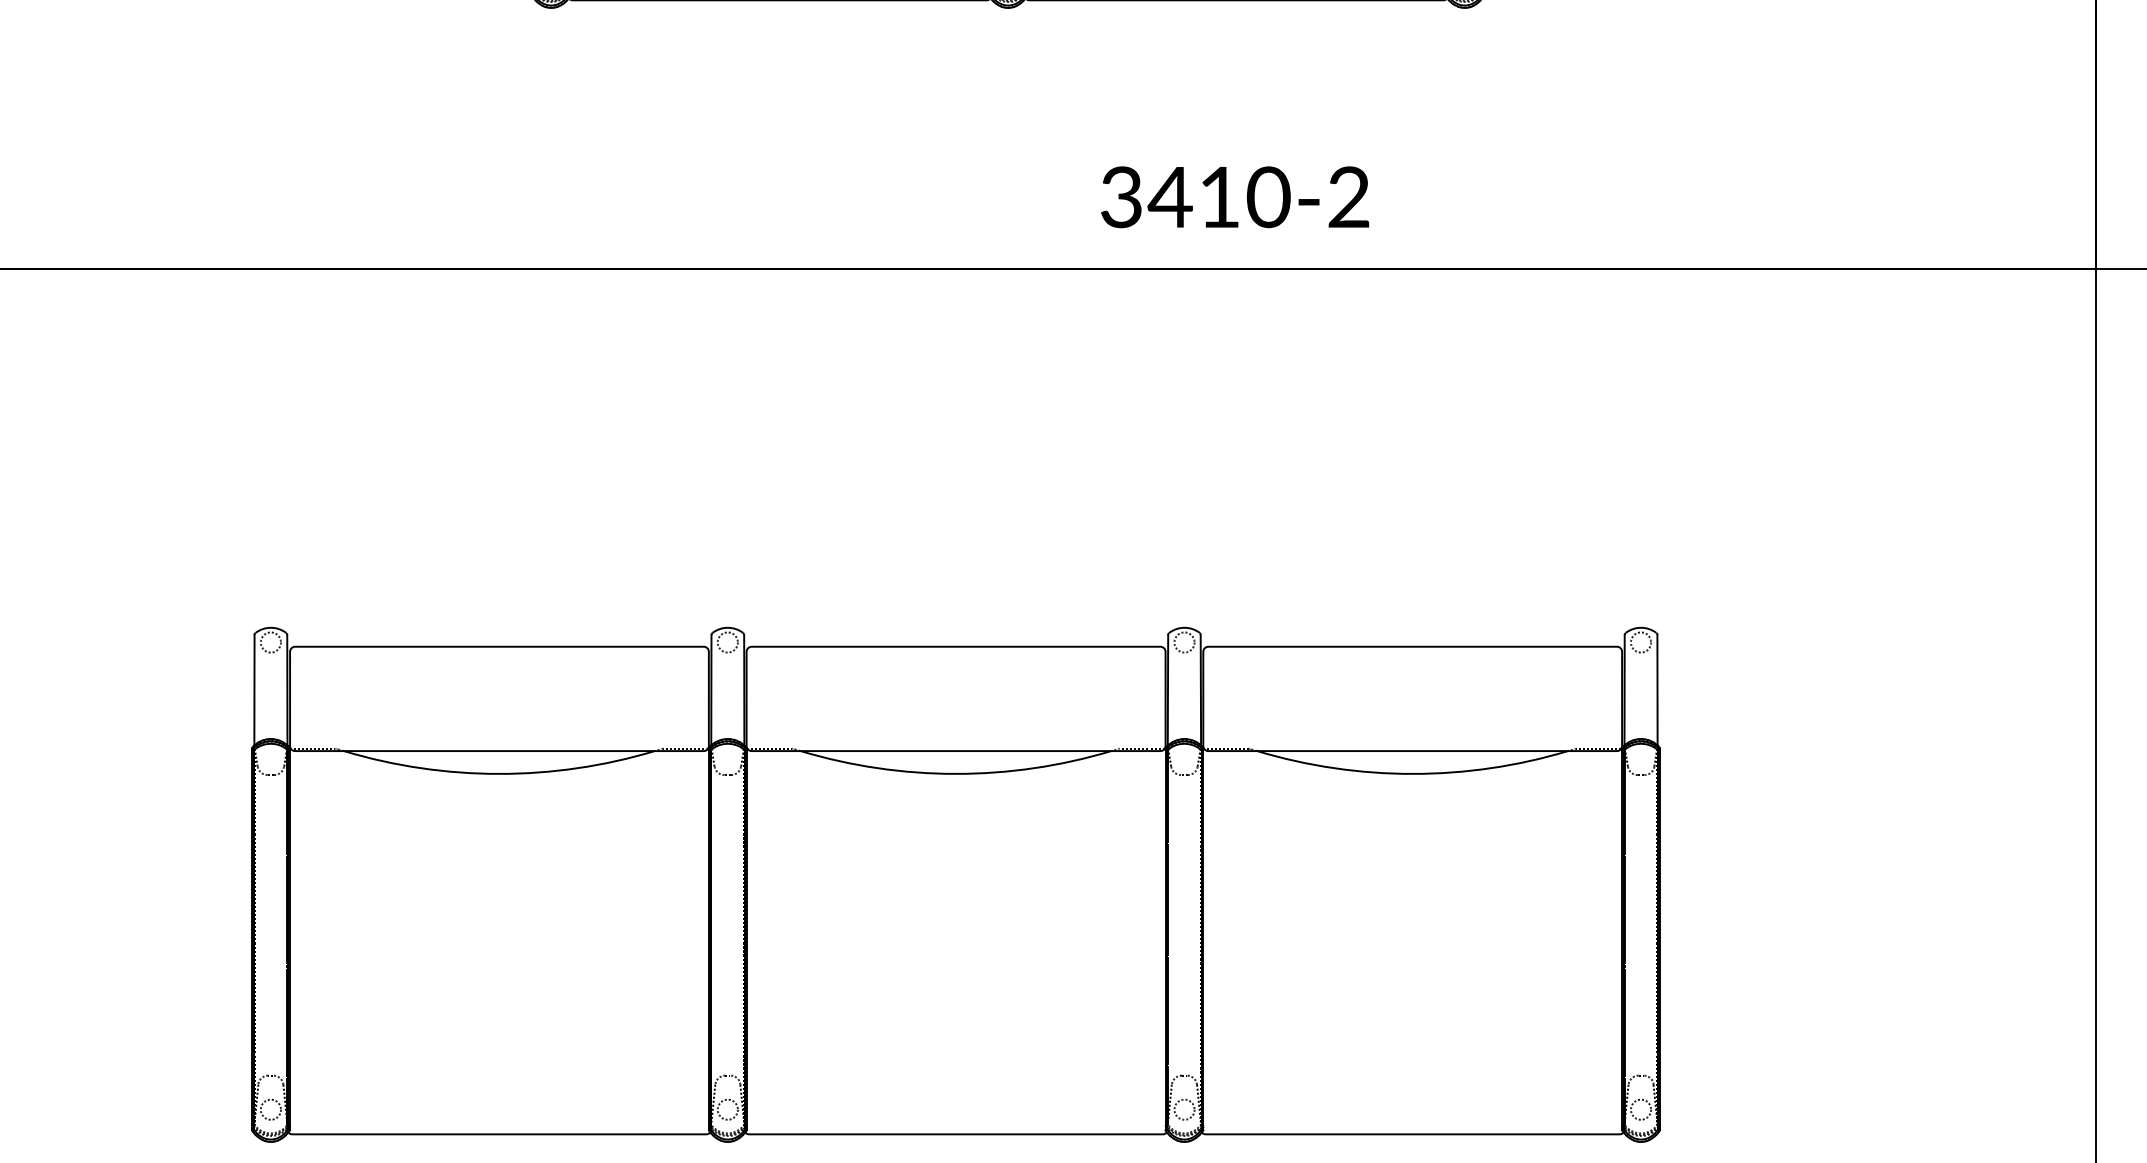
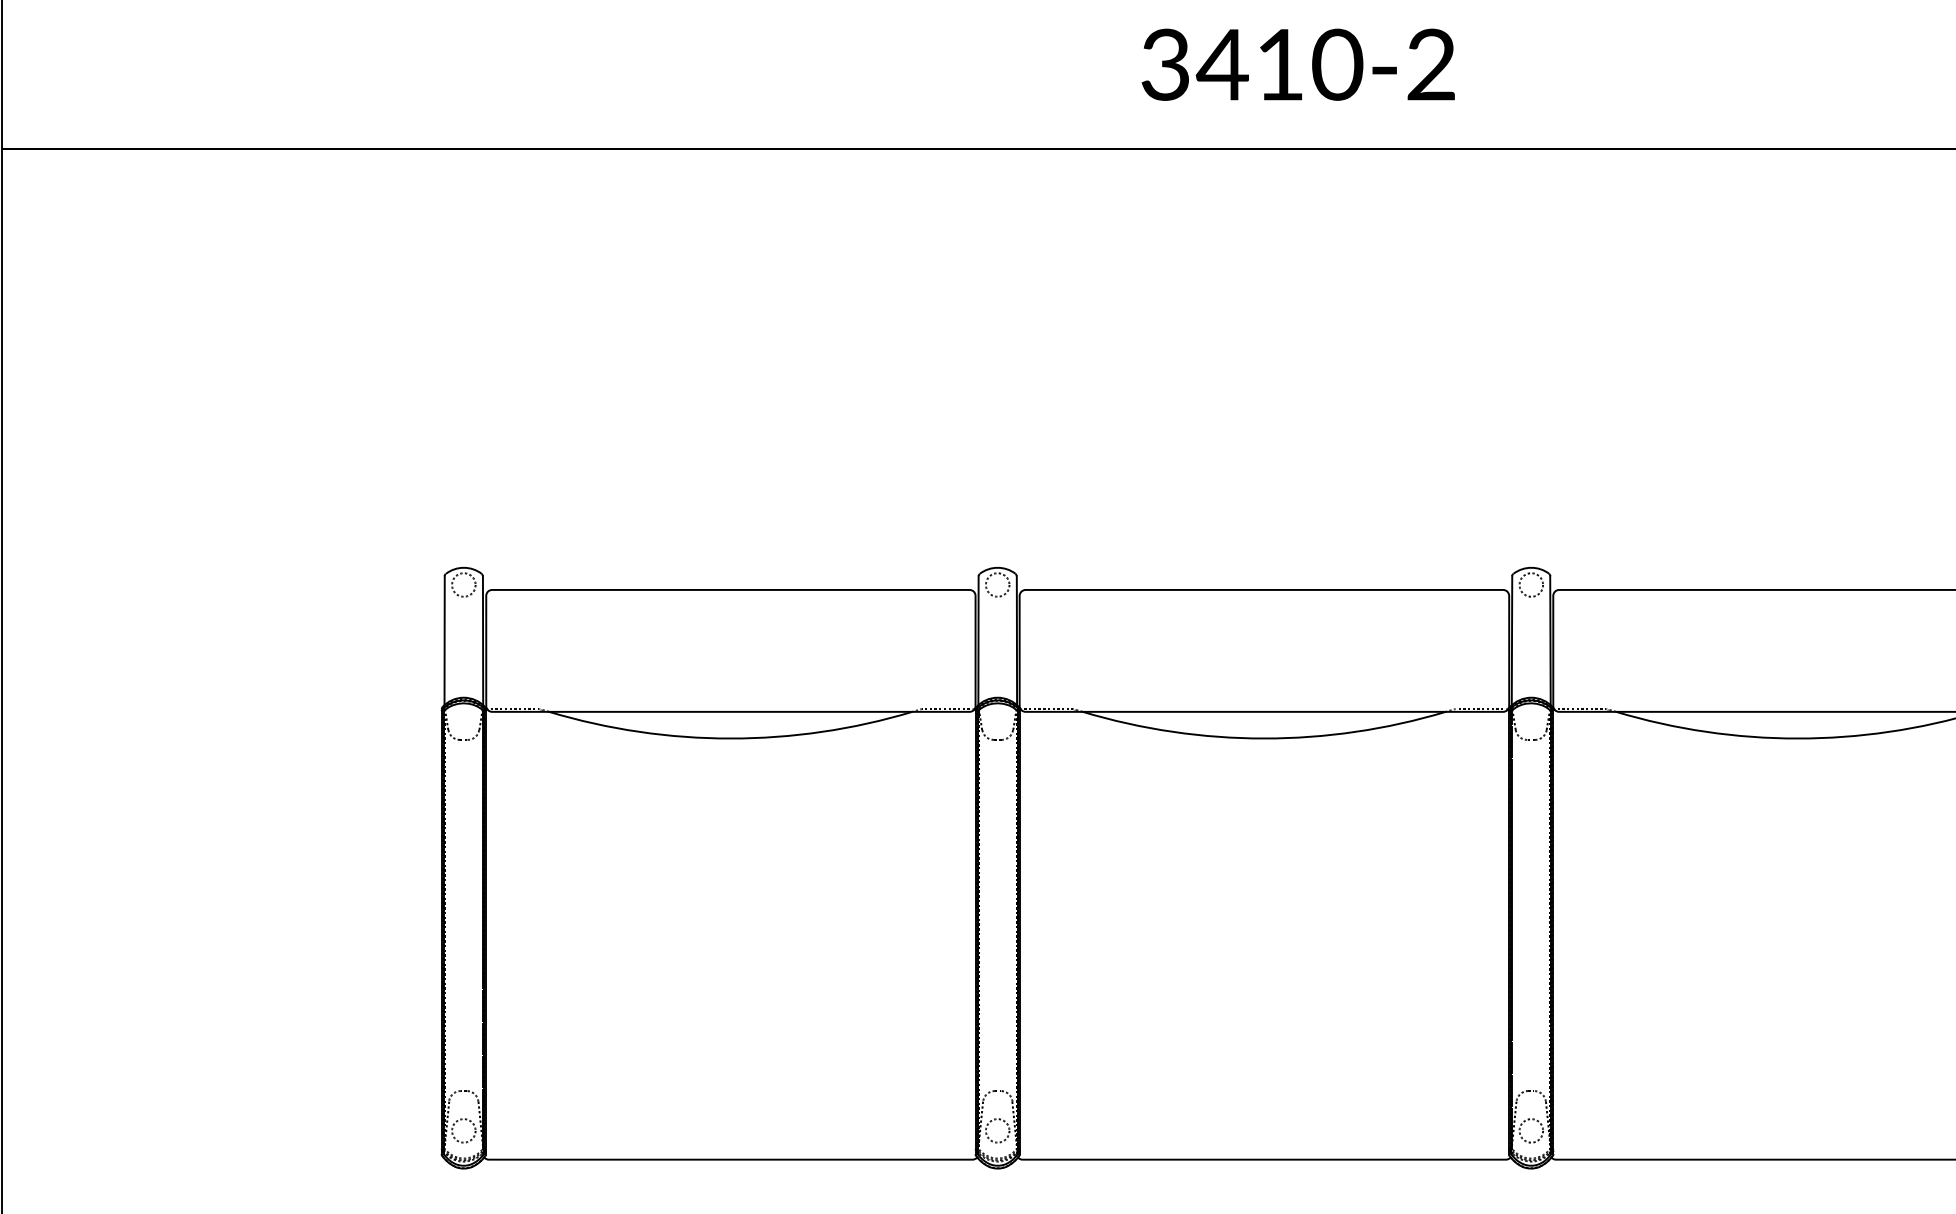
text: (1234, 197) -> (1297, 65), moved

